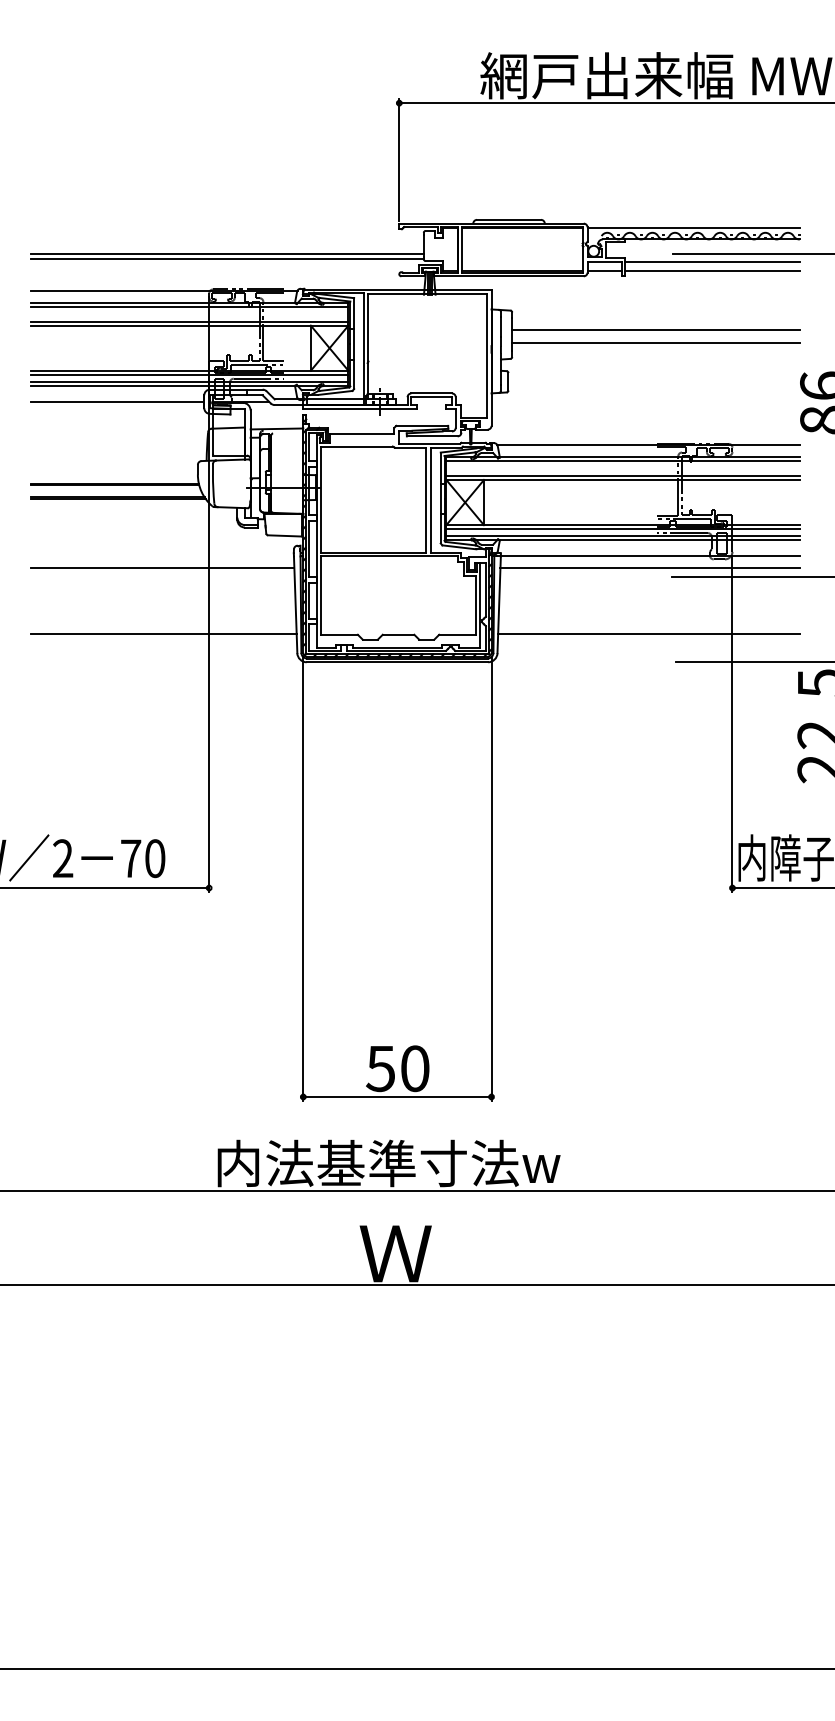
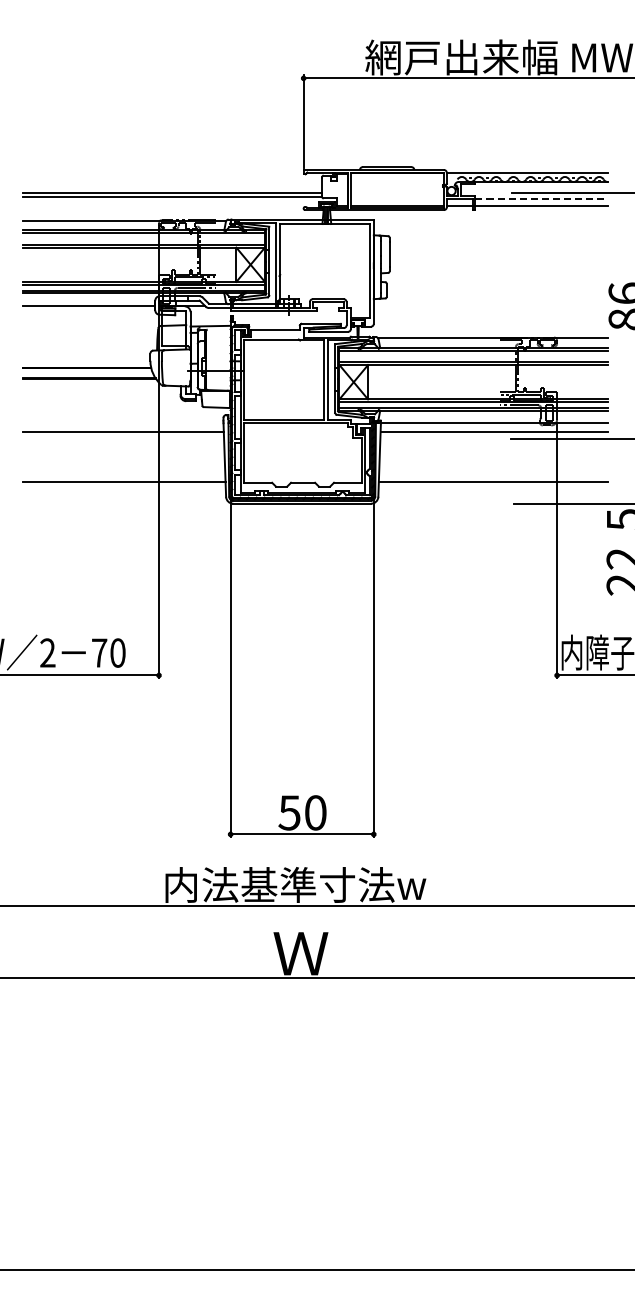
line: (713, 261) -> (542, 198), solid -> dashed
line: (655, 330) -> (498, 251), removed
line: (655, 342) -> (498, 260), removed

